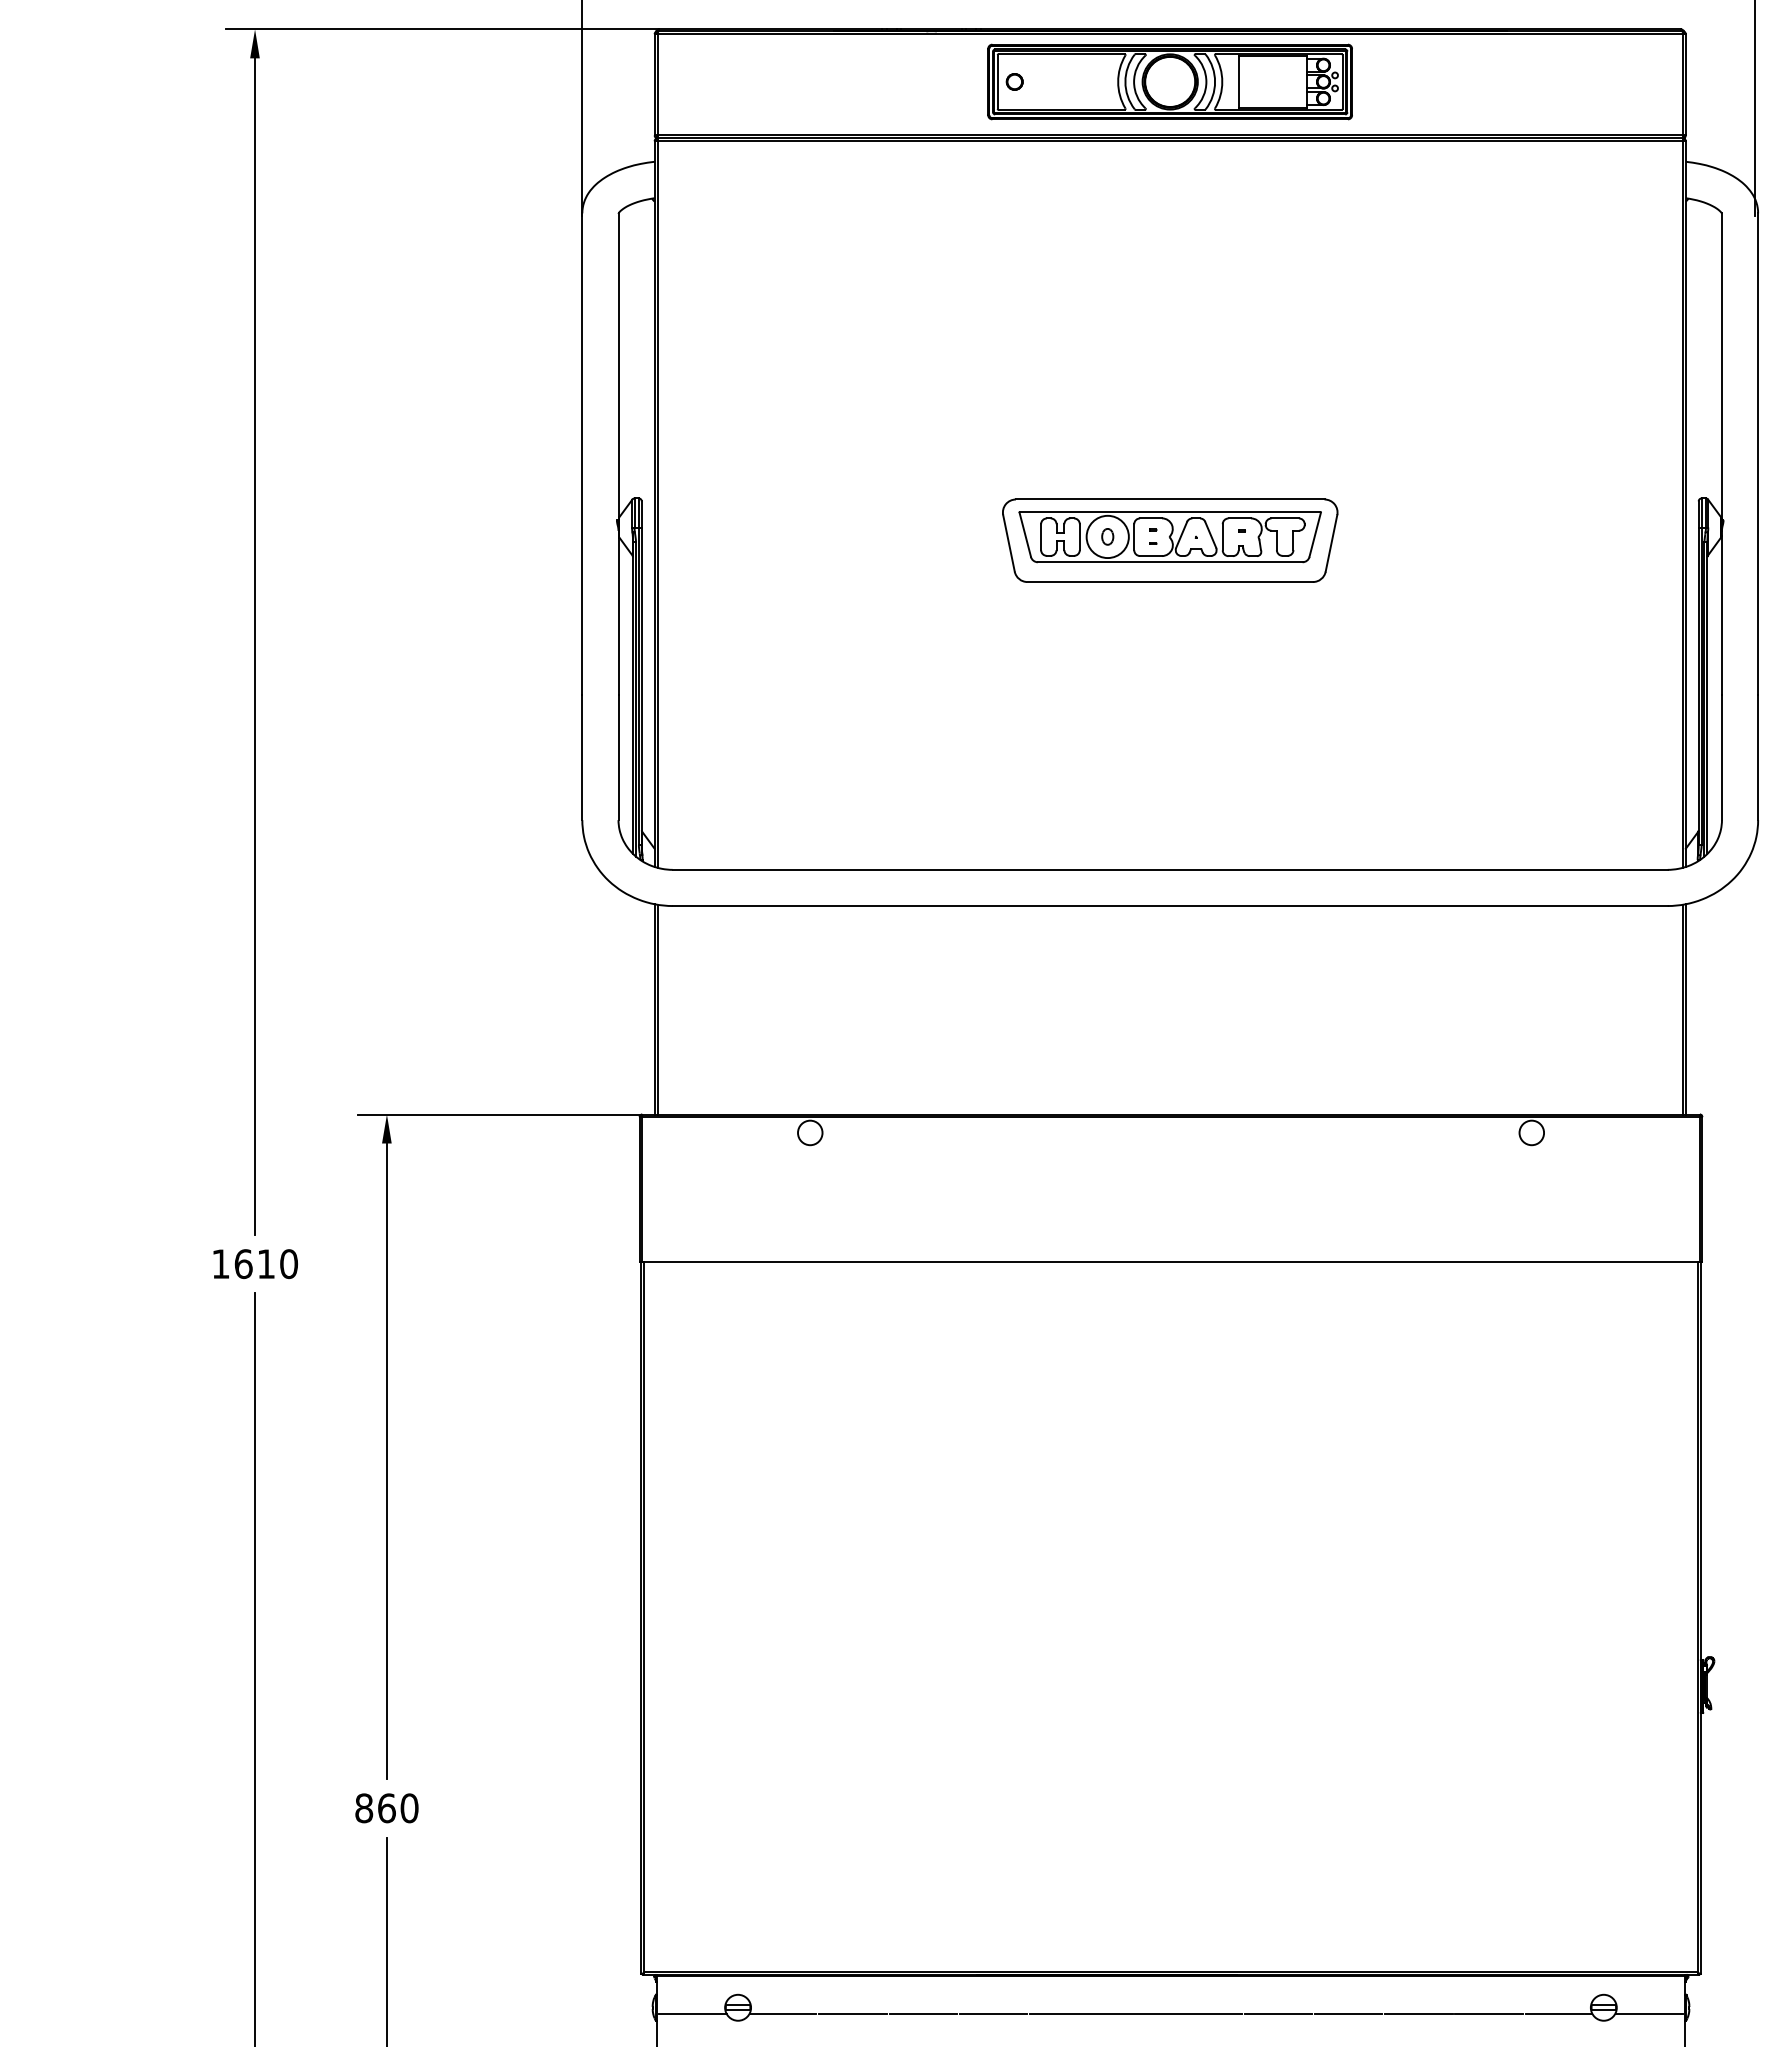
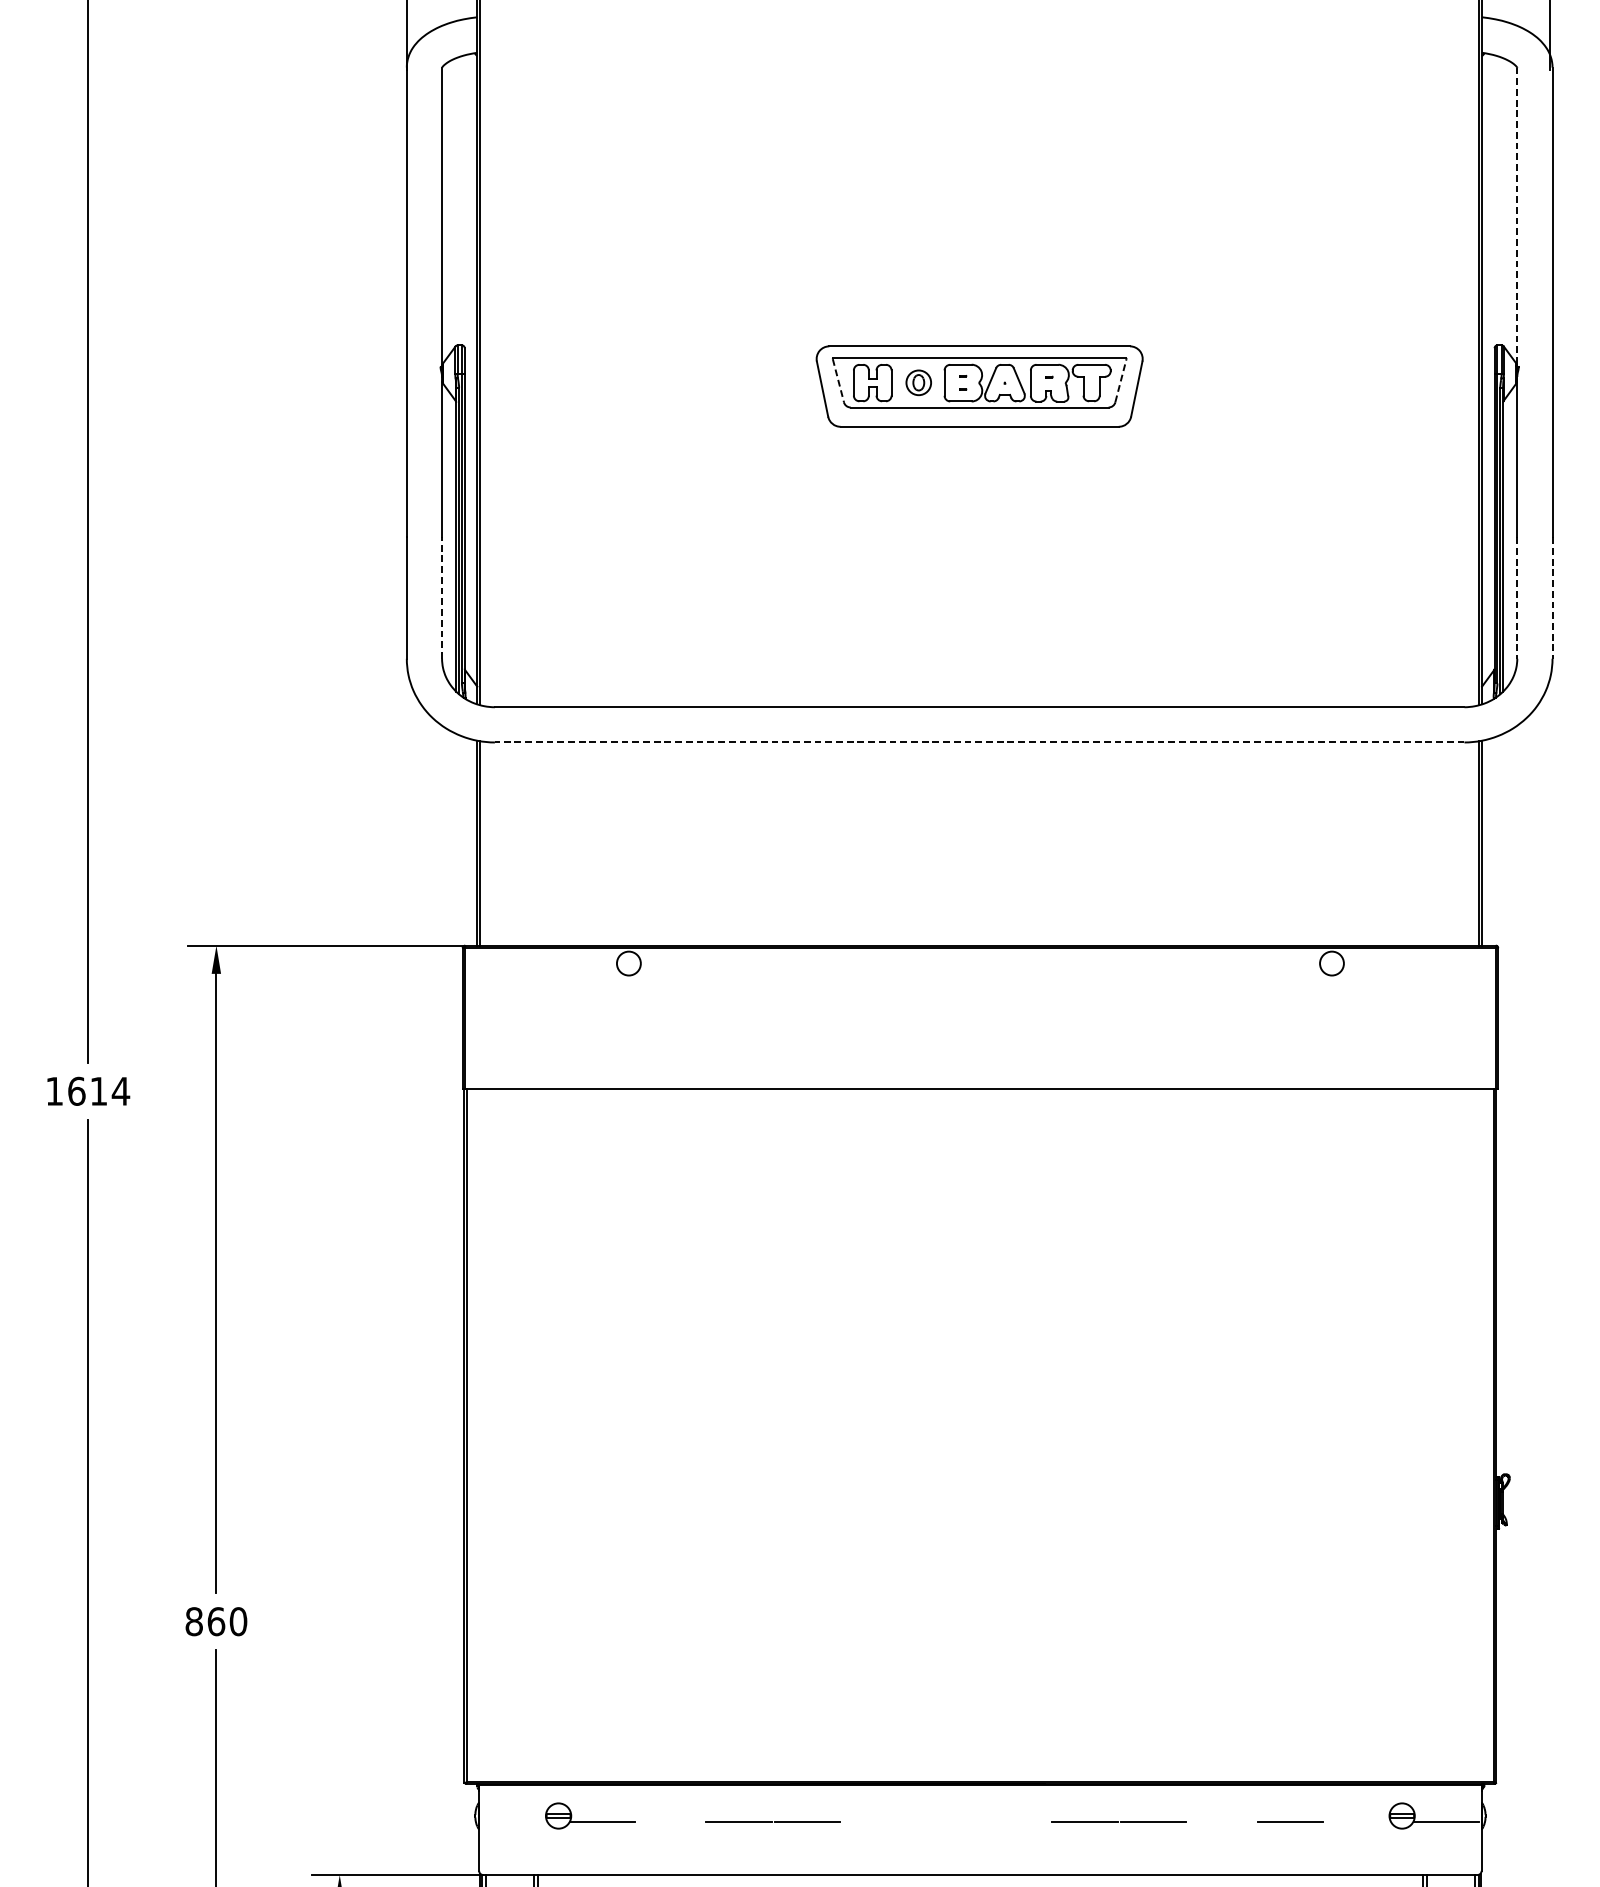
line: (1721, 366) -> (1516, 216), solid -> dashed
line: (1025, 534) -> (838, 380), solid -> dashed
line: (1315, 534) -> (1121, 380), solid -> dashed
circle: (1107, 536) -> (918, 382), size x0.6
line: (618, 757) -> (442, 597), solid -> dashed
line: (1721, 758) -> (1516, 598), solid -> dashed
line: (1758, 758) -> (1552, 598), solid -> dashed
line: (1170, 906) -> (979, 742), solid -> dashed
text: (288, 1264) -> (120, 1091), 1610 -> 1614
line: (692, 2013) -> (514, 1821), removed
line: (852, 2013) -> (670, 1821), removed
line: (1135, 2013) -> (945, 1821), removed
line: (1418, 2013) -> (1221, 1821), removed
line: (1558, 2013) -> (1357, 1821), removed

